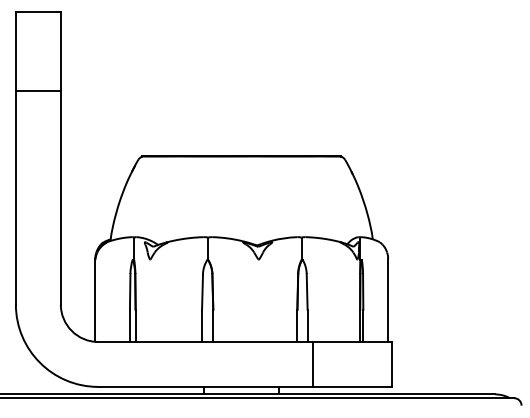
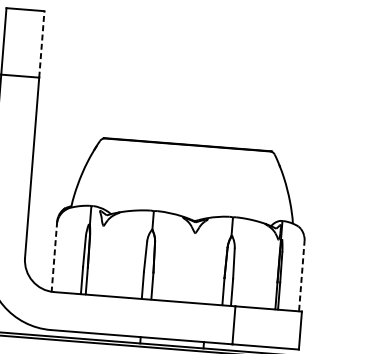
line: (60, 51) -> (41, 44), solid -> dashed
line: (388, 299) -> (302, 275), solid -> dashed
line: (95, 300) -> (54, 256), solid -> dashed

